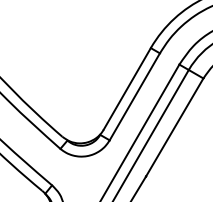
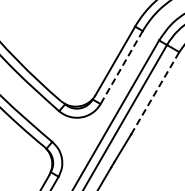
line: (134, 96) -> (121, 67), solid -> dashed
line: (175, 127) -> (155, 93), solid -> dashed

